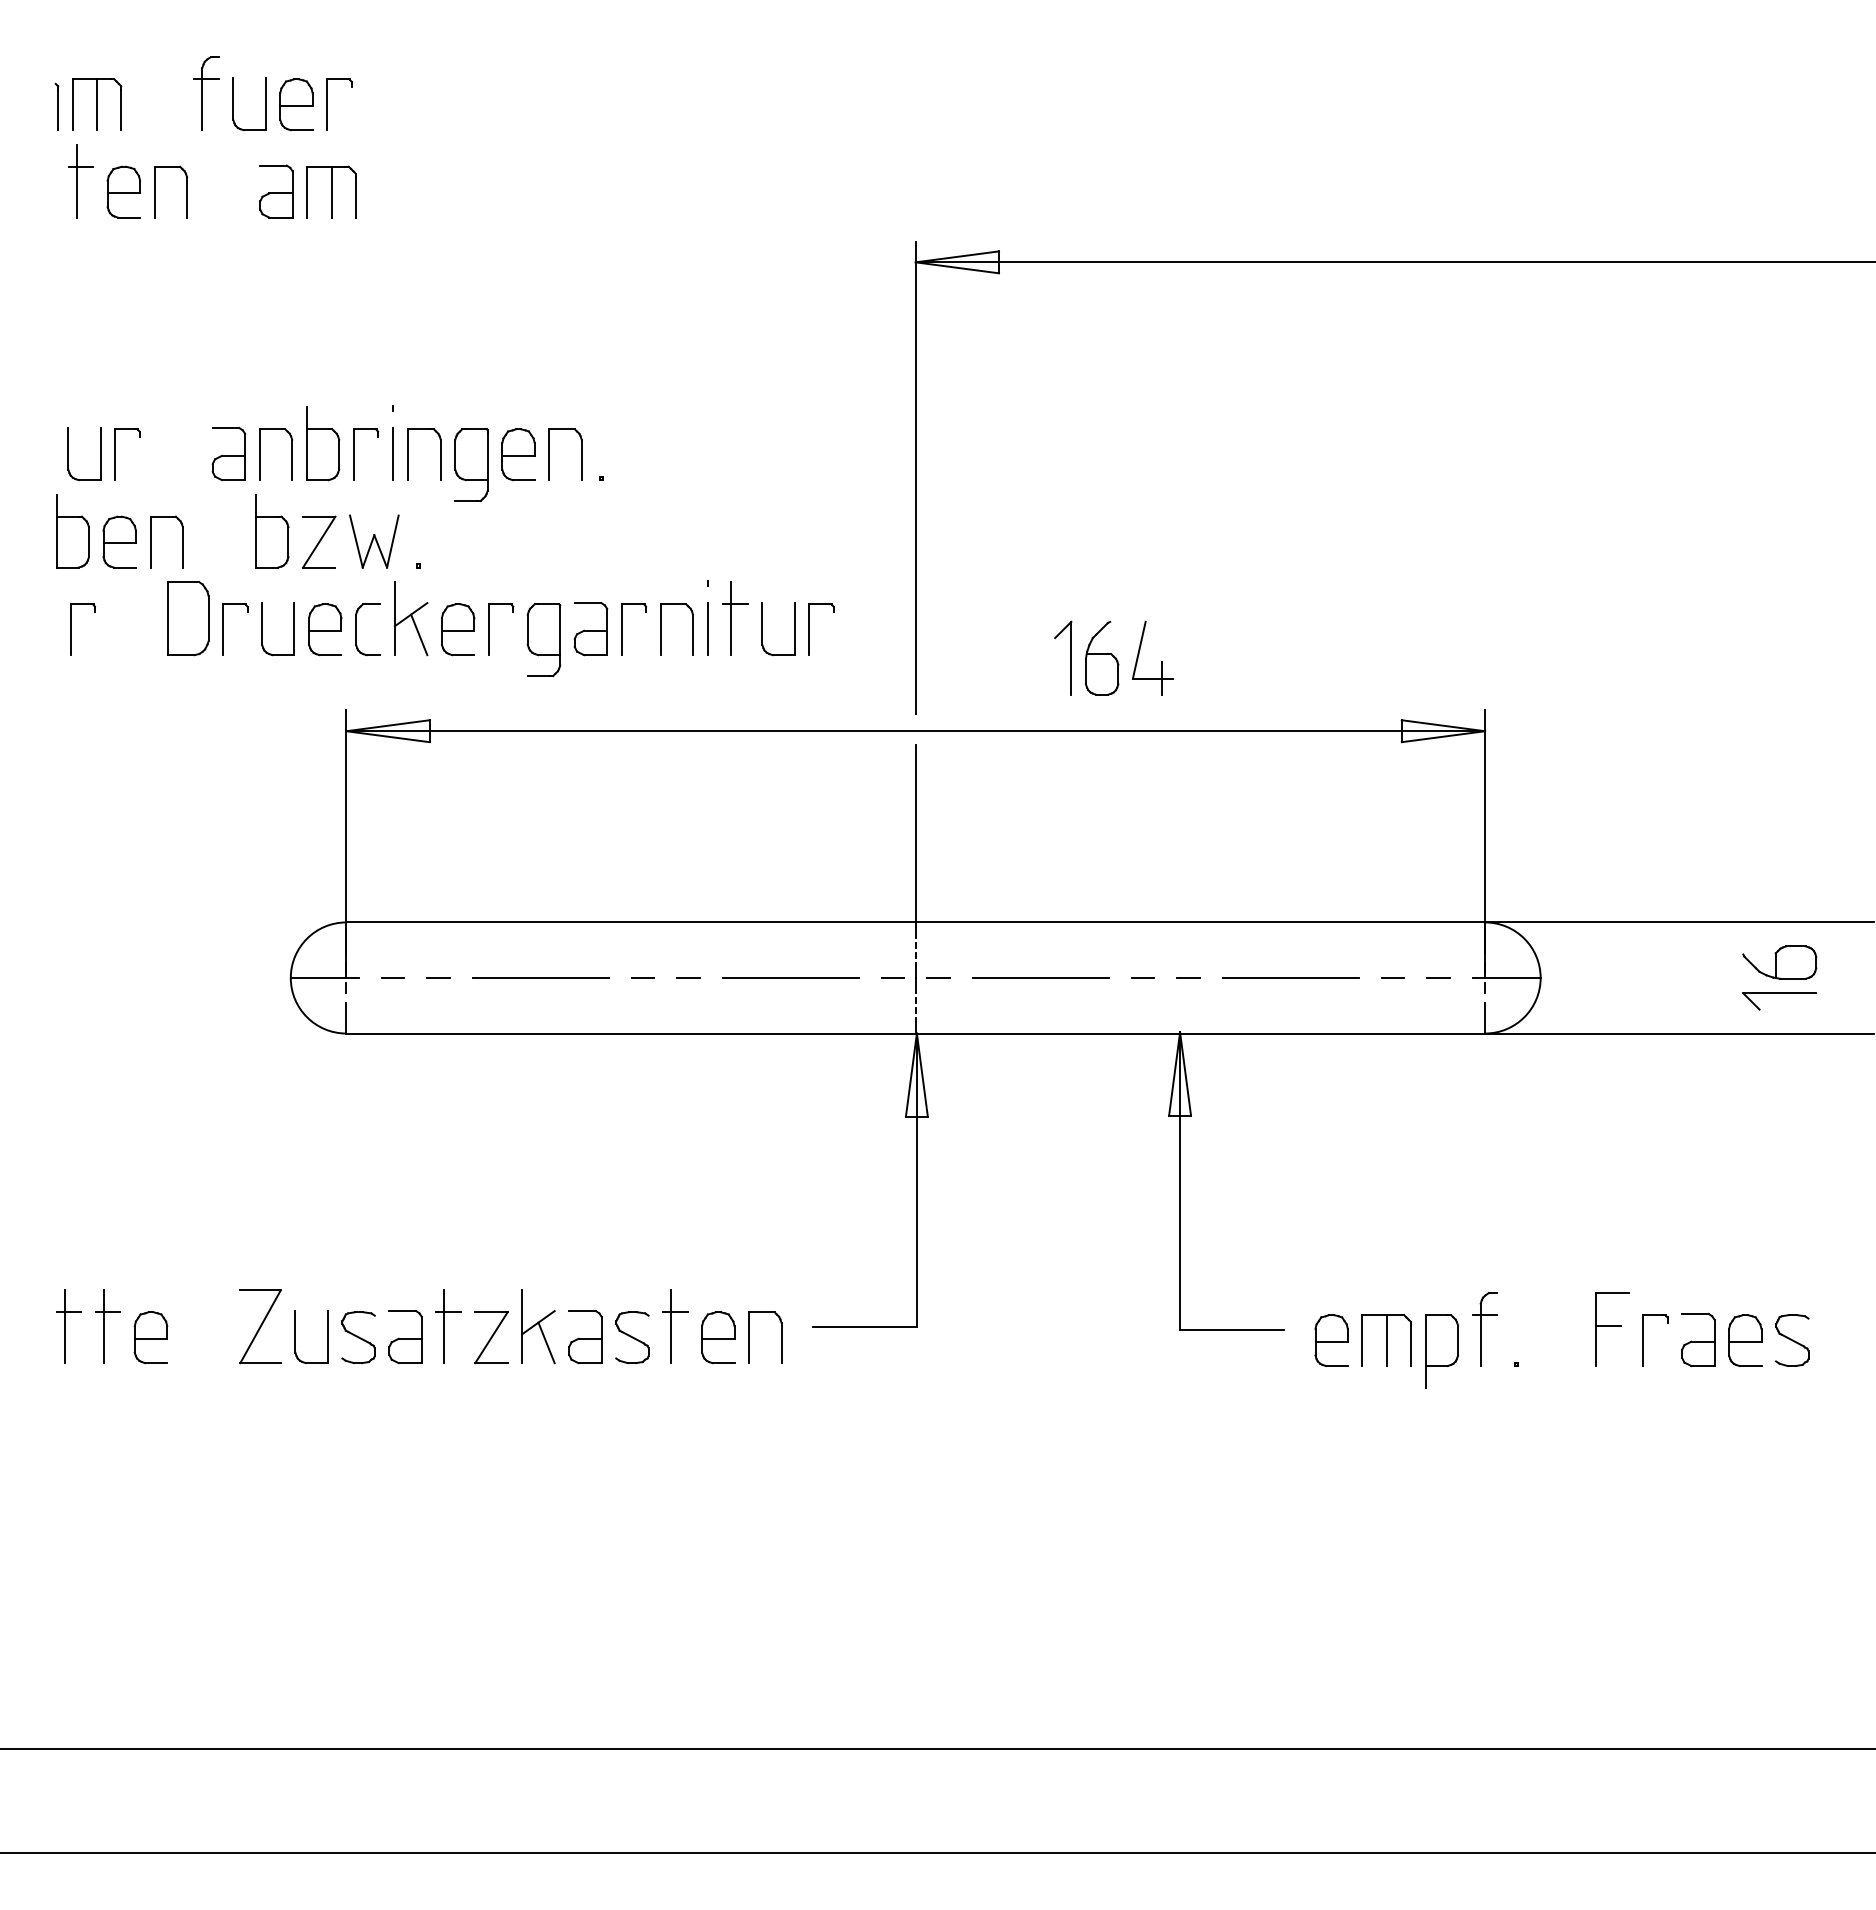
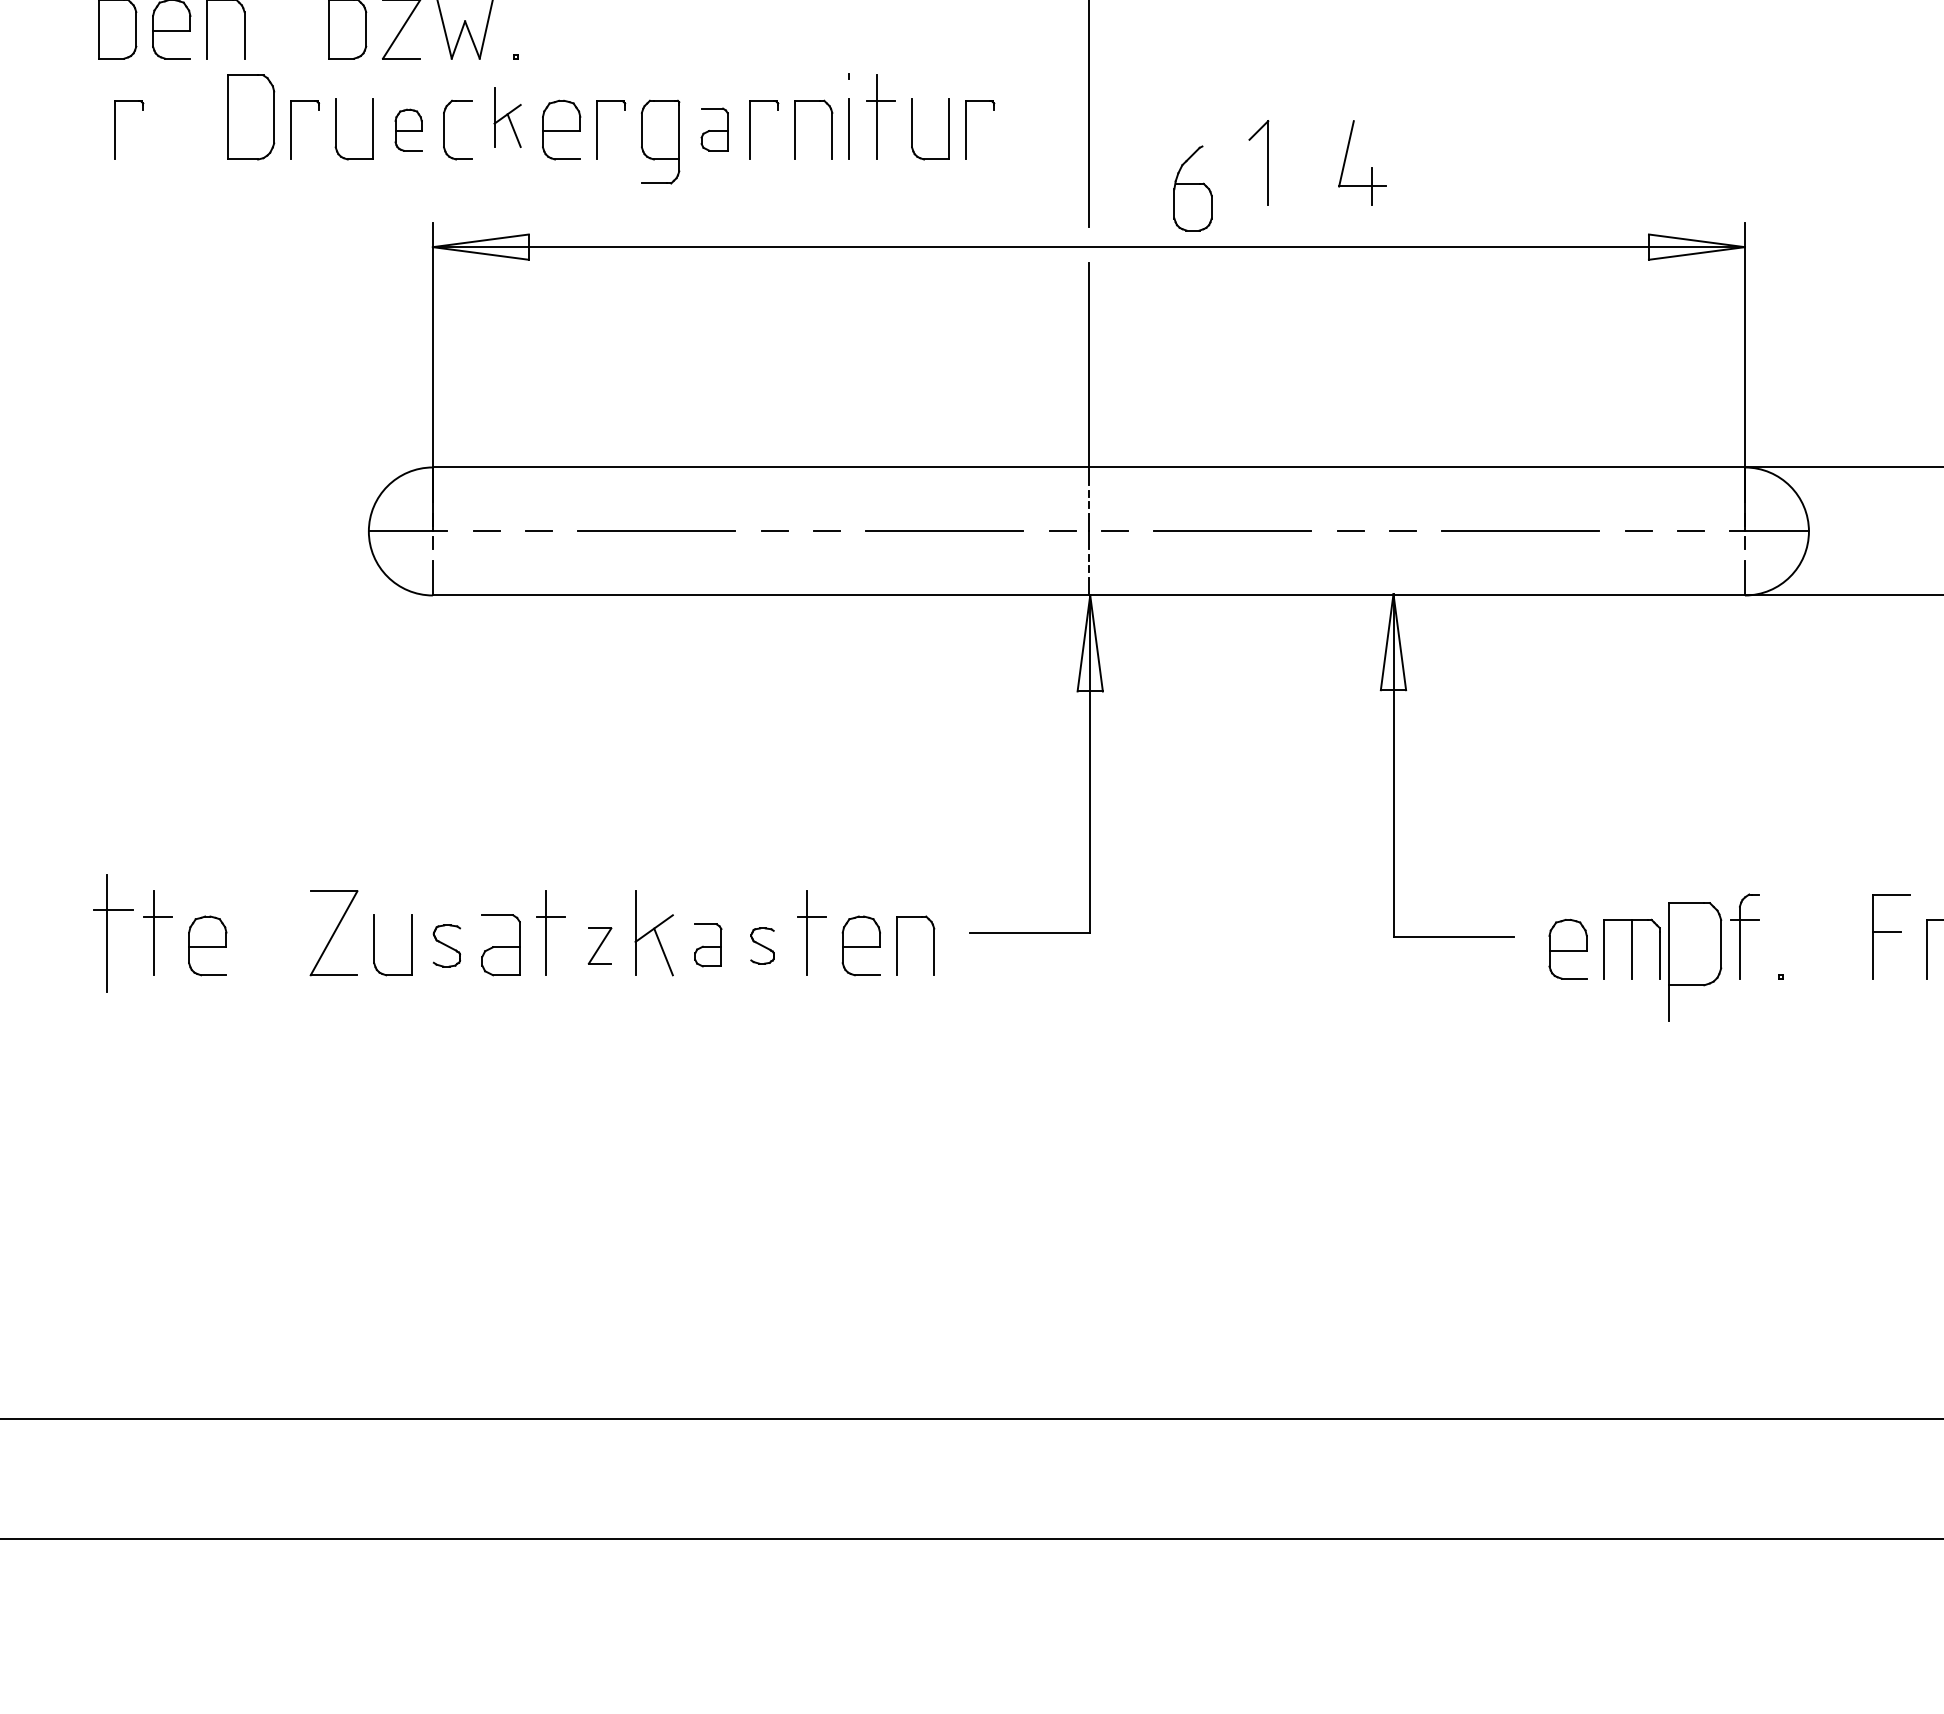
part: (411, 618) -> (507, 117), size x0.7
part: (325, 629) -> (408, 129), size x0.7
part: (590, 629) -> (714, 129), size x0.7
part: (1102, 657) -> (1193, 187), moved
part: (68, 1326) -> (112, 933), size x1.4
part: (358, 1337) -> (446, 945), size x0.7
part: (491, 1337) -> (600, 945), size x0.6
part: (585, 1337) -> (708, 945), size x0.7
part: (632, 1337) -> (762, 945), size x0.6
part: (1441, 1351) -> (1694, 961), size x1.4

